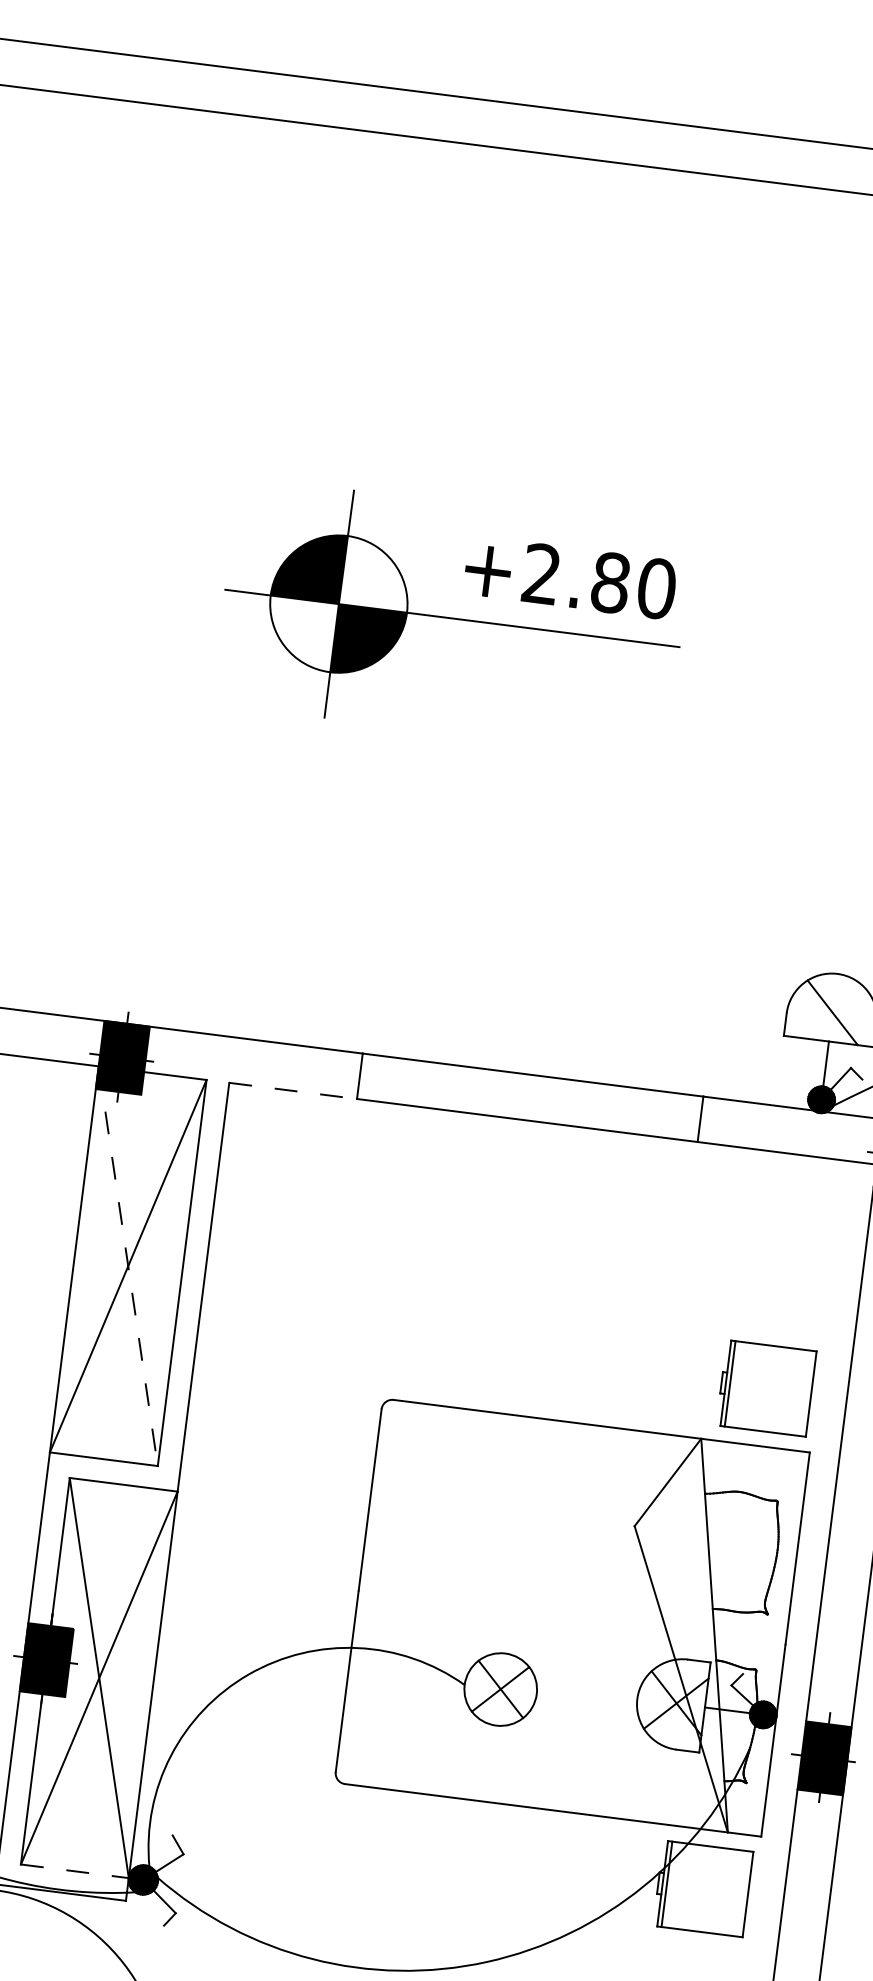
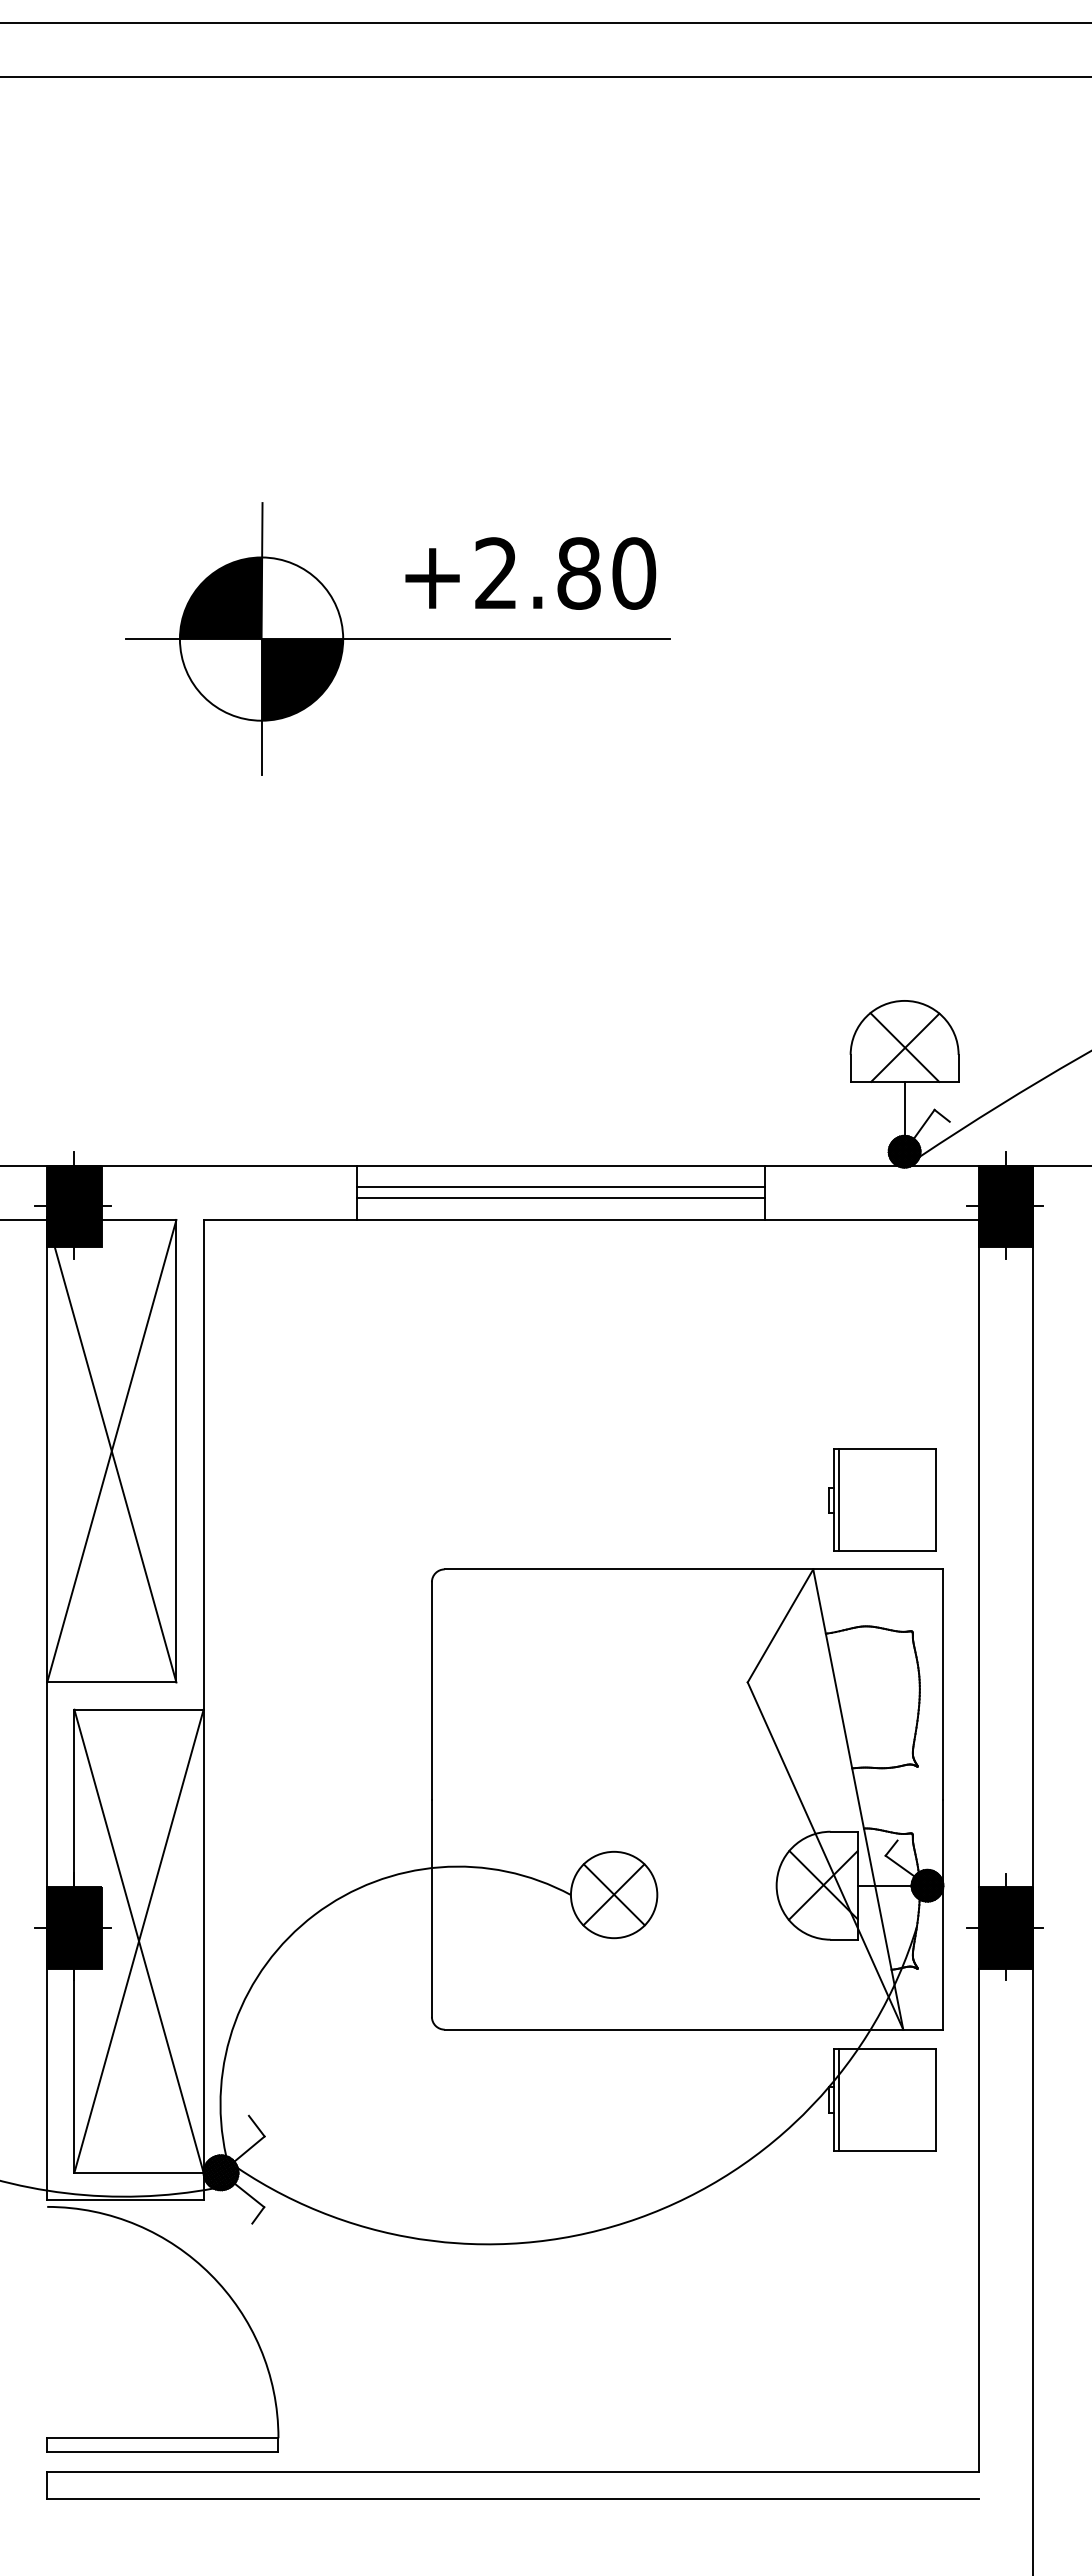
line: (833, 1012) -> (905, 1047), added
line: (293, 1090) -> (280, 1219), dashed -> solid
line: (530, 1093) -> (560, 1187), added
line: (529, 1102) -> (560, 1198), added
line: (127, 1266) -> (111, 1451), dashed -> solid
line: (75, 1871) -> (139, 2172), dashed -> solid

